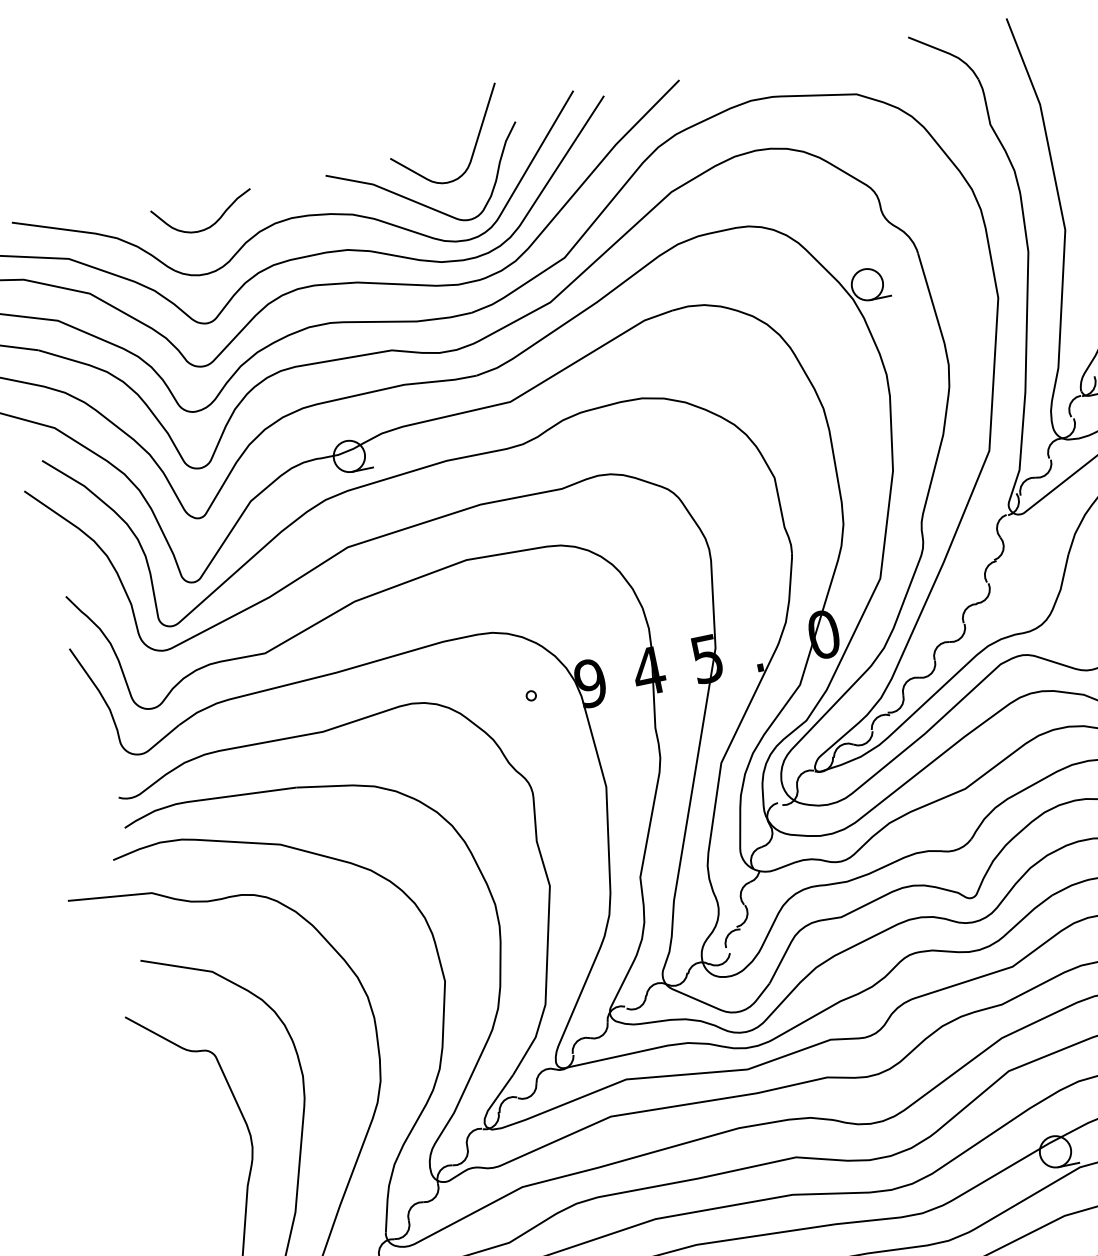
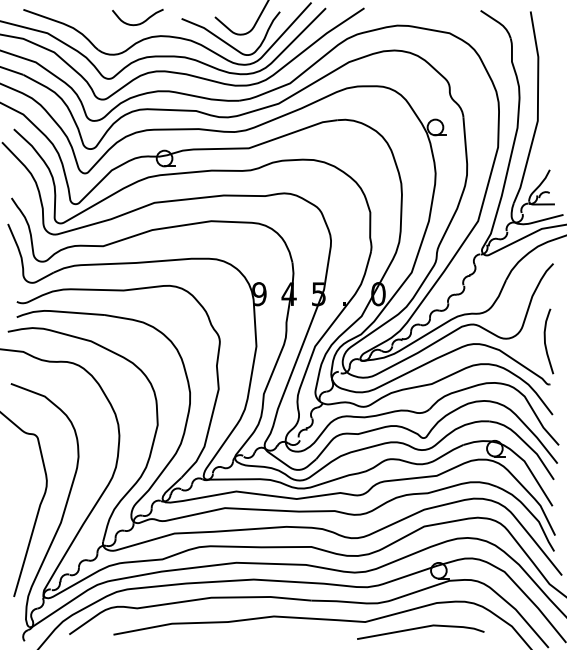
curve: (210, 223) -> (140, 22), moved
circle: (530, 696) -> (228, 294), removed

